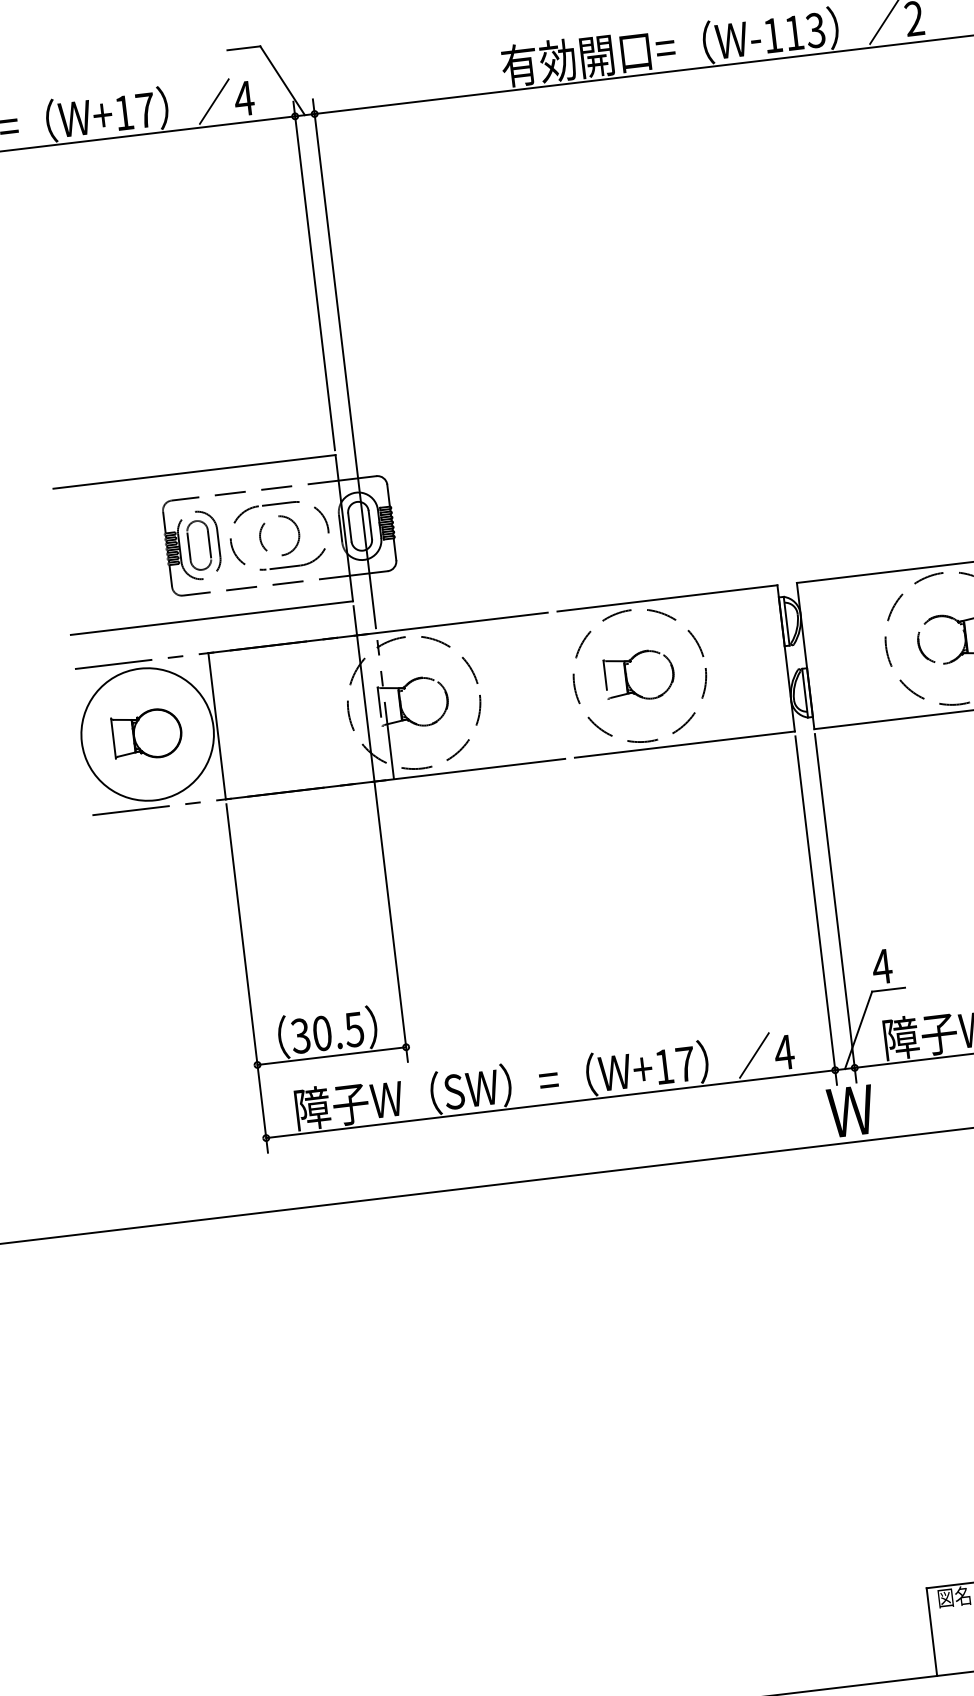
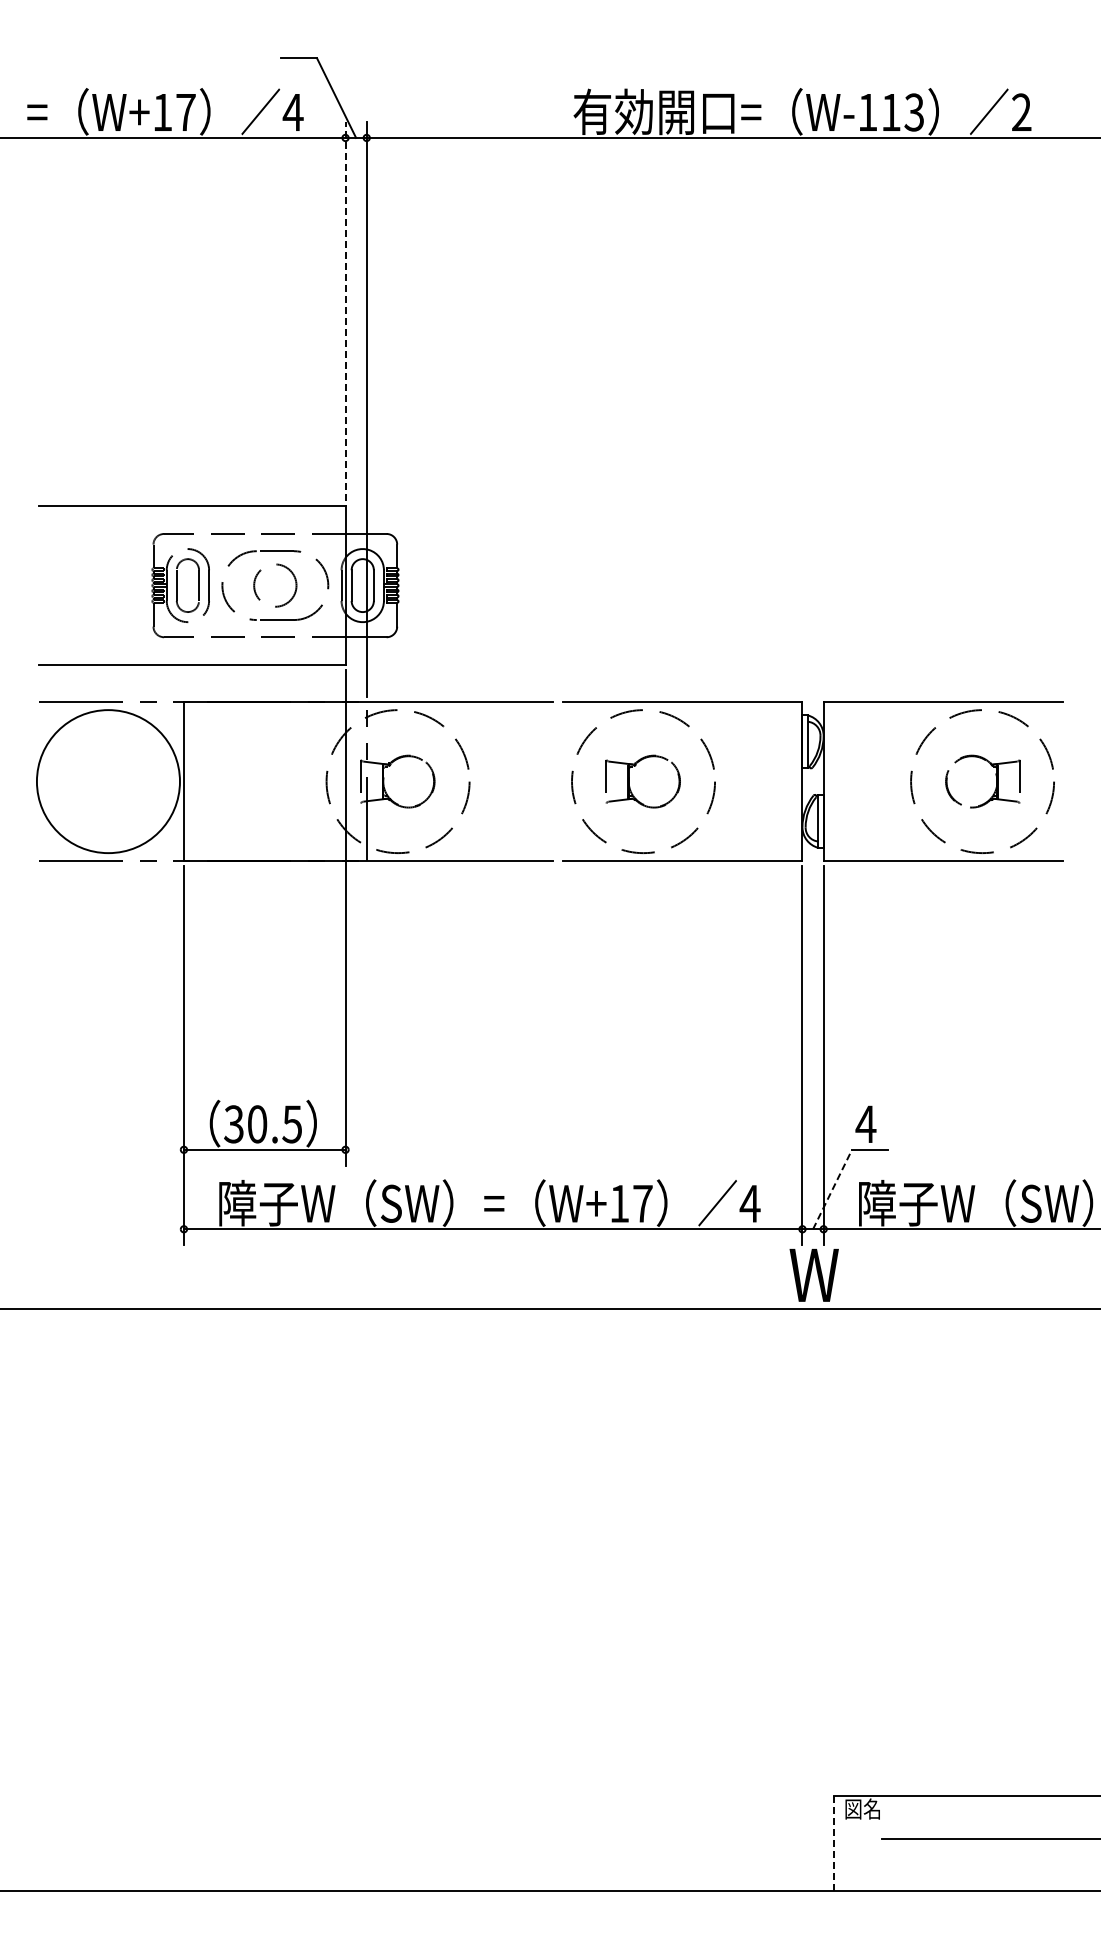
line: (314, 275) -> (345, 310), solid -> dashed
part: (146, 734) -> (107, 781), removed
line: (858, 1030) -> (832, 1189), solid -> dashed
line: (932, 1631) -> (834, 1843), solid -> dashed

